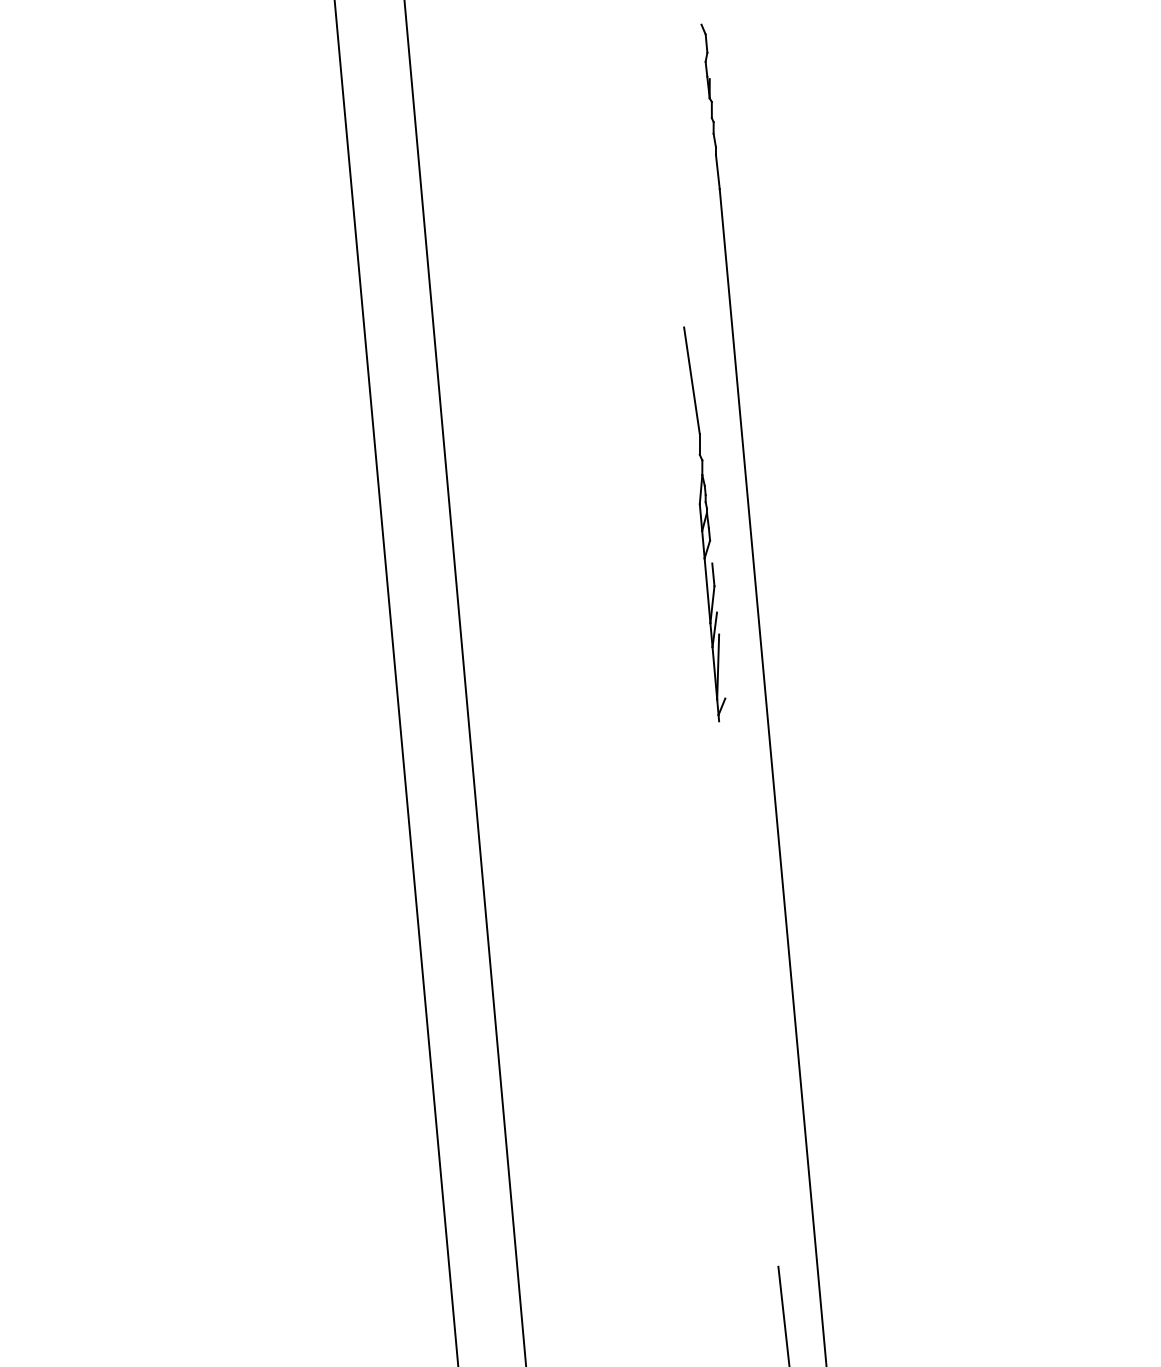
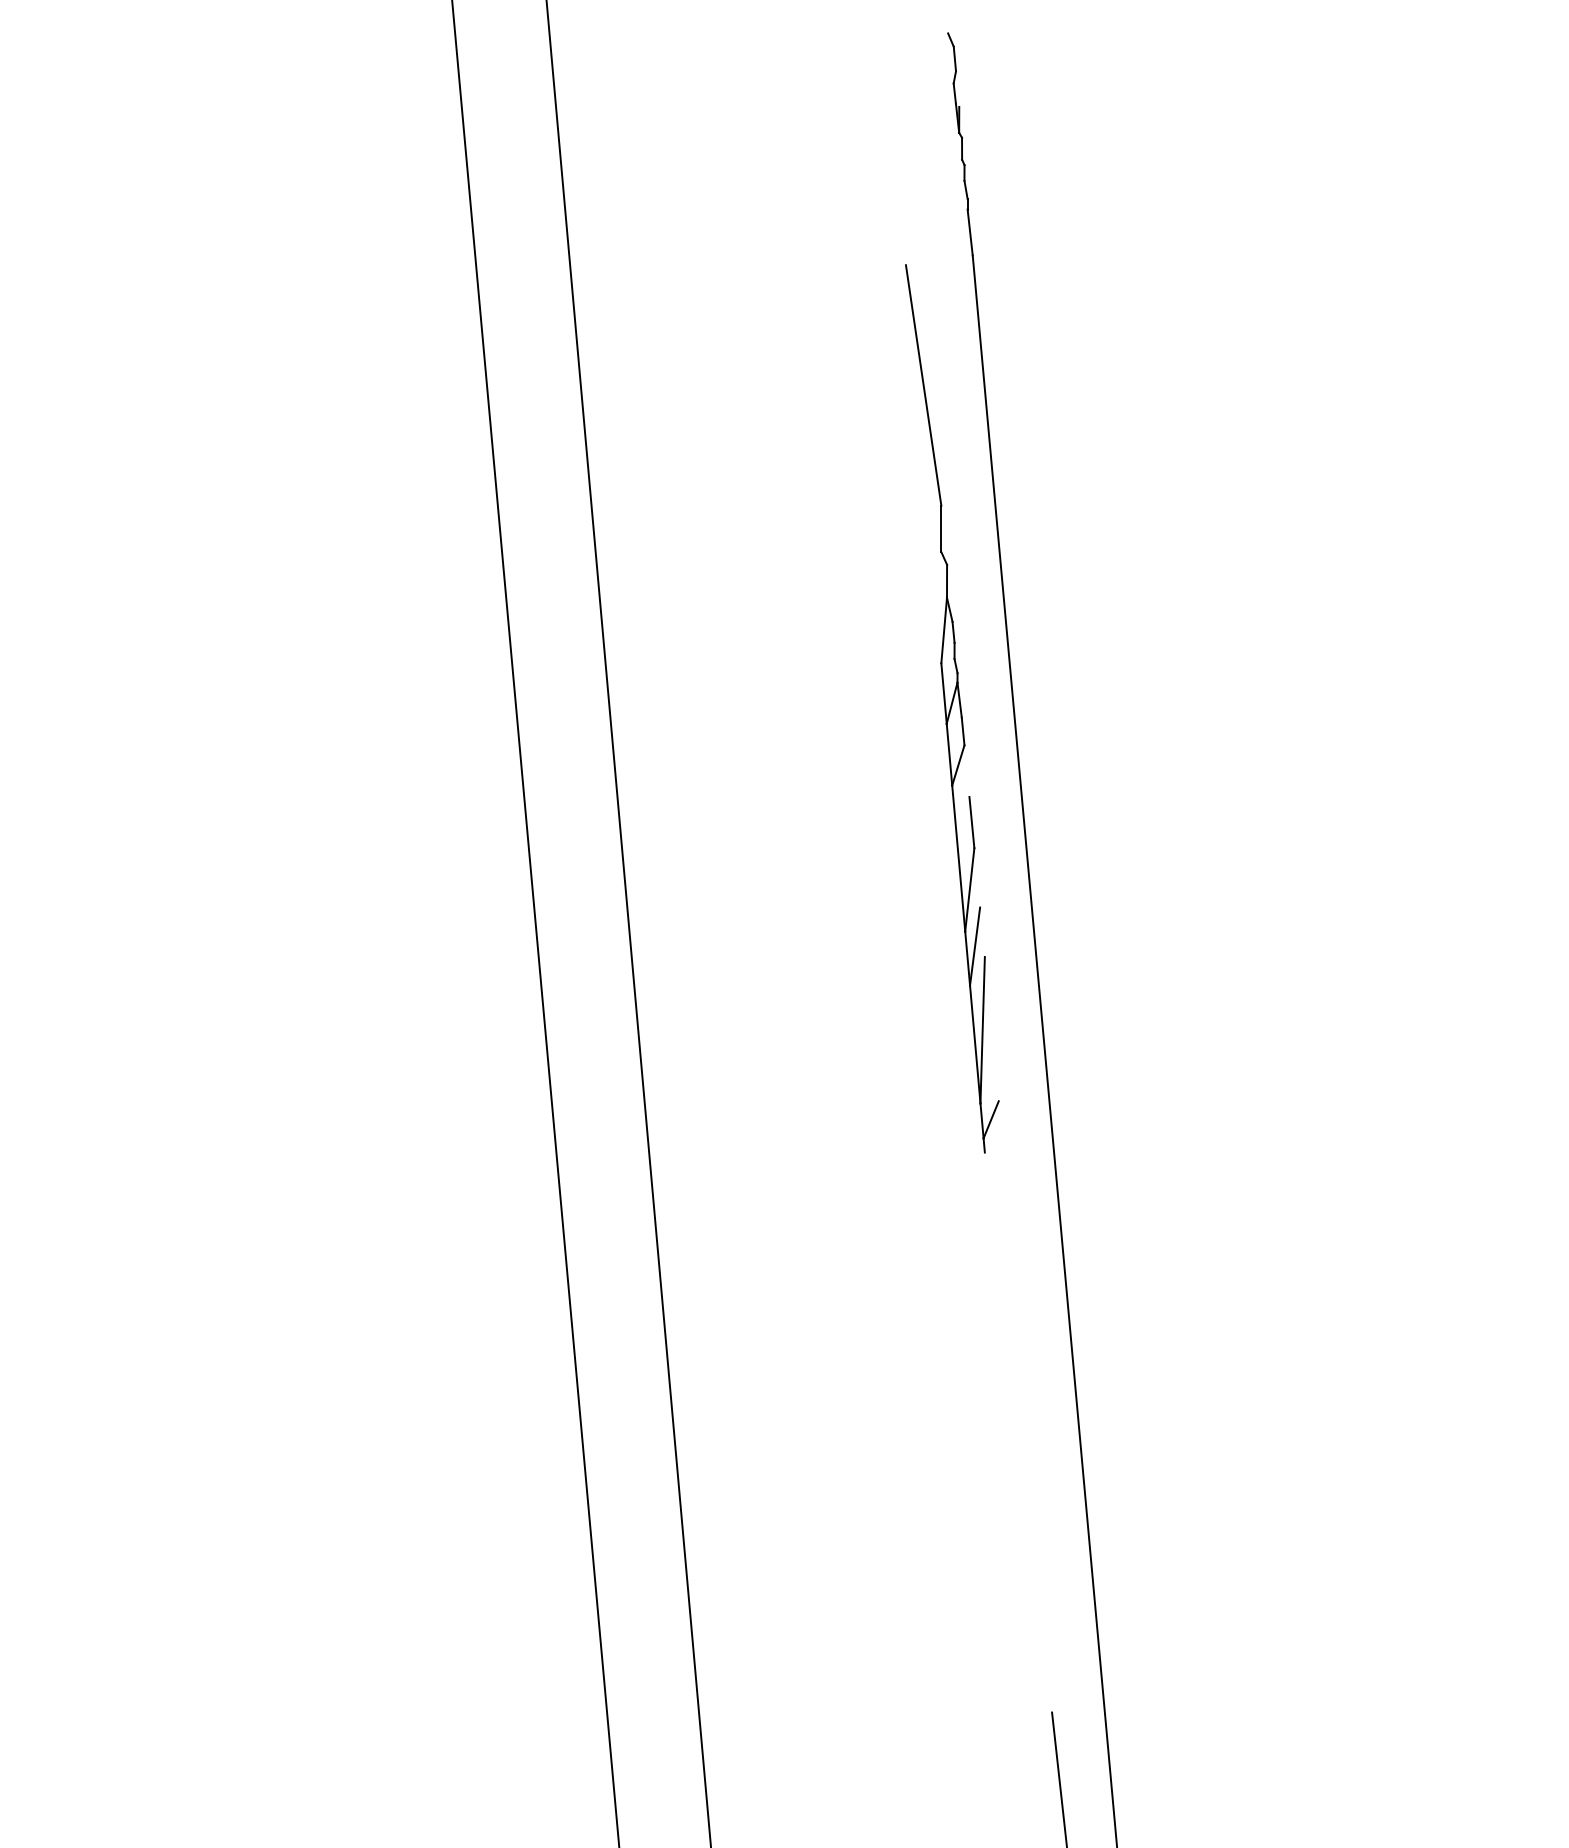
part: (704, 524) -> (952, 708), size x1.67

